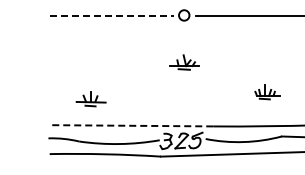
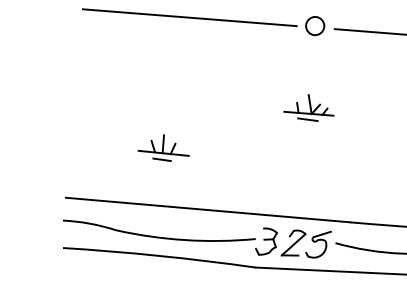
line: (111, 16) -> (188, 17), dashed -> solid
part: (90, 99) -> (162, 148), moved
line: (130, 125) -> (206, 209), dashed -> solid

